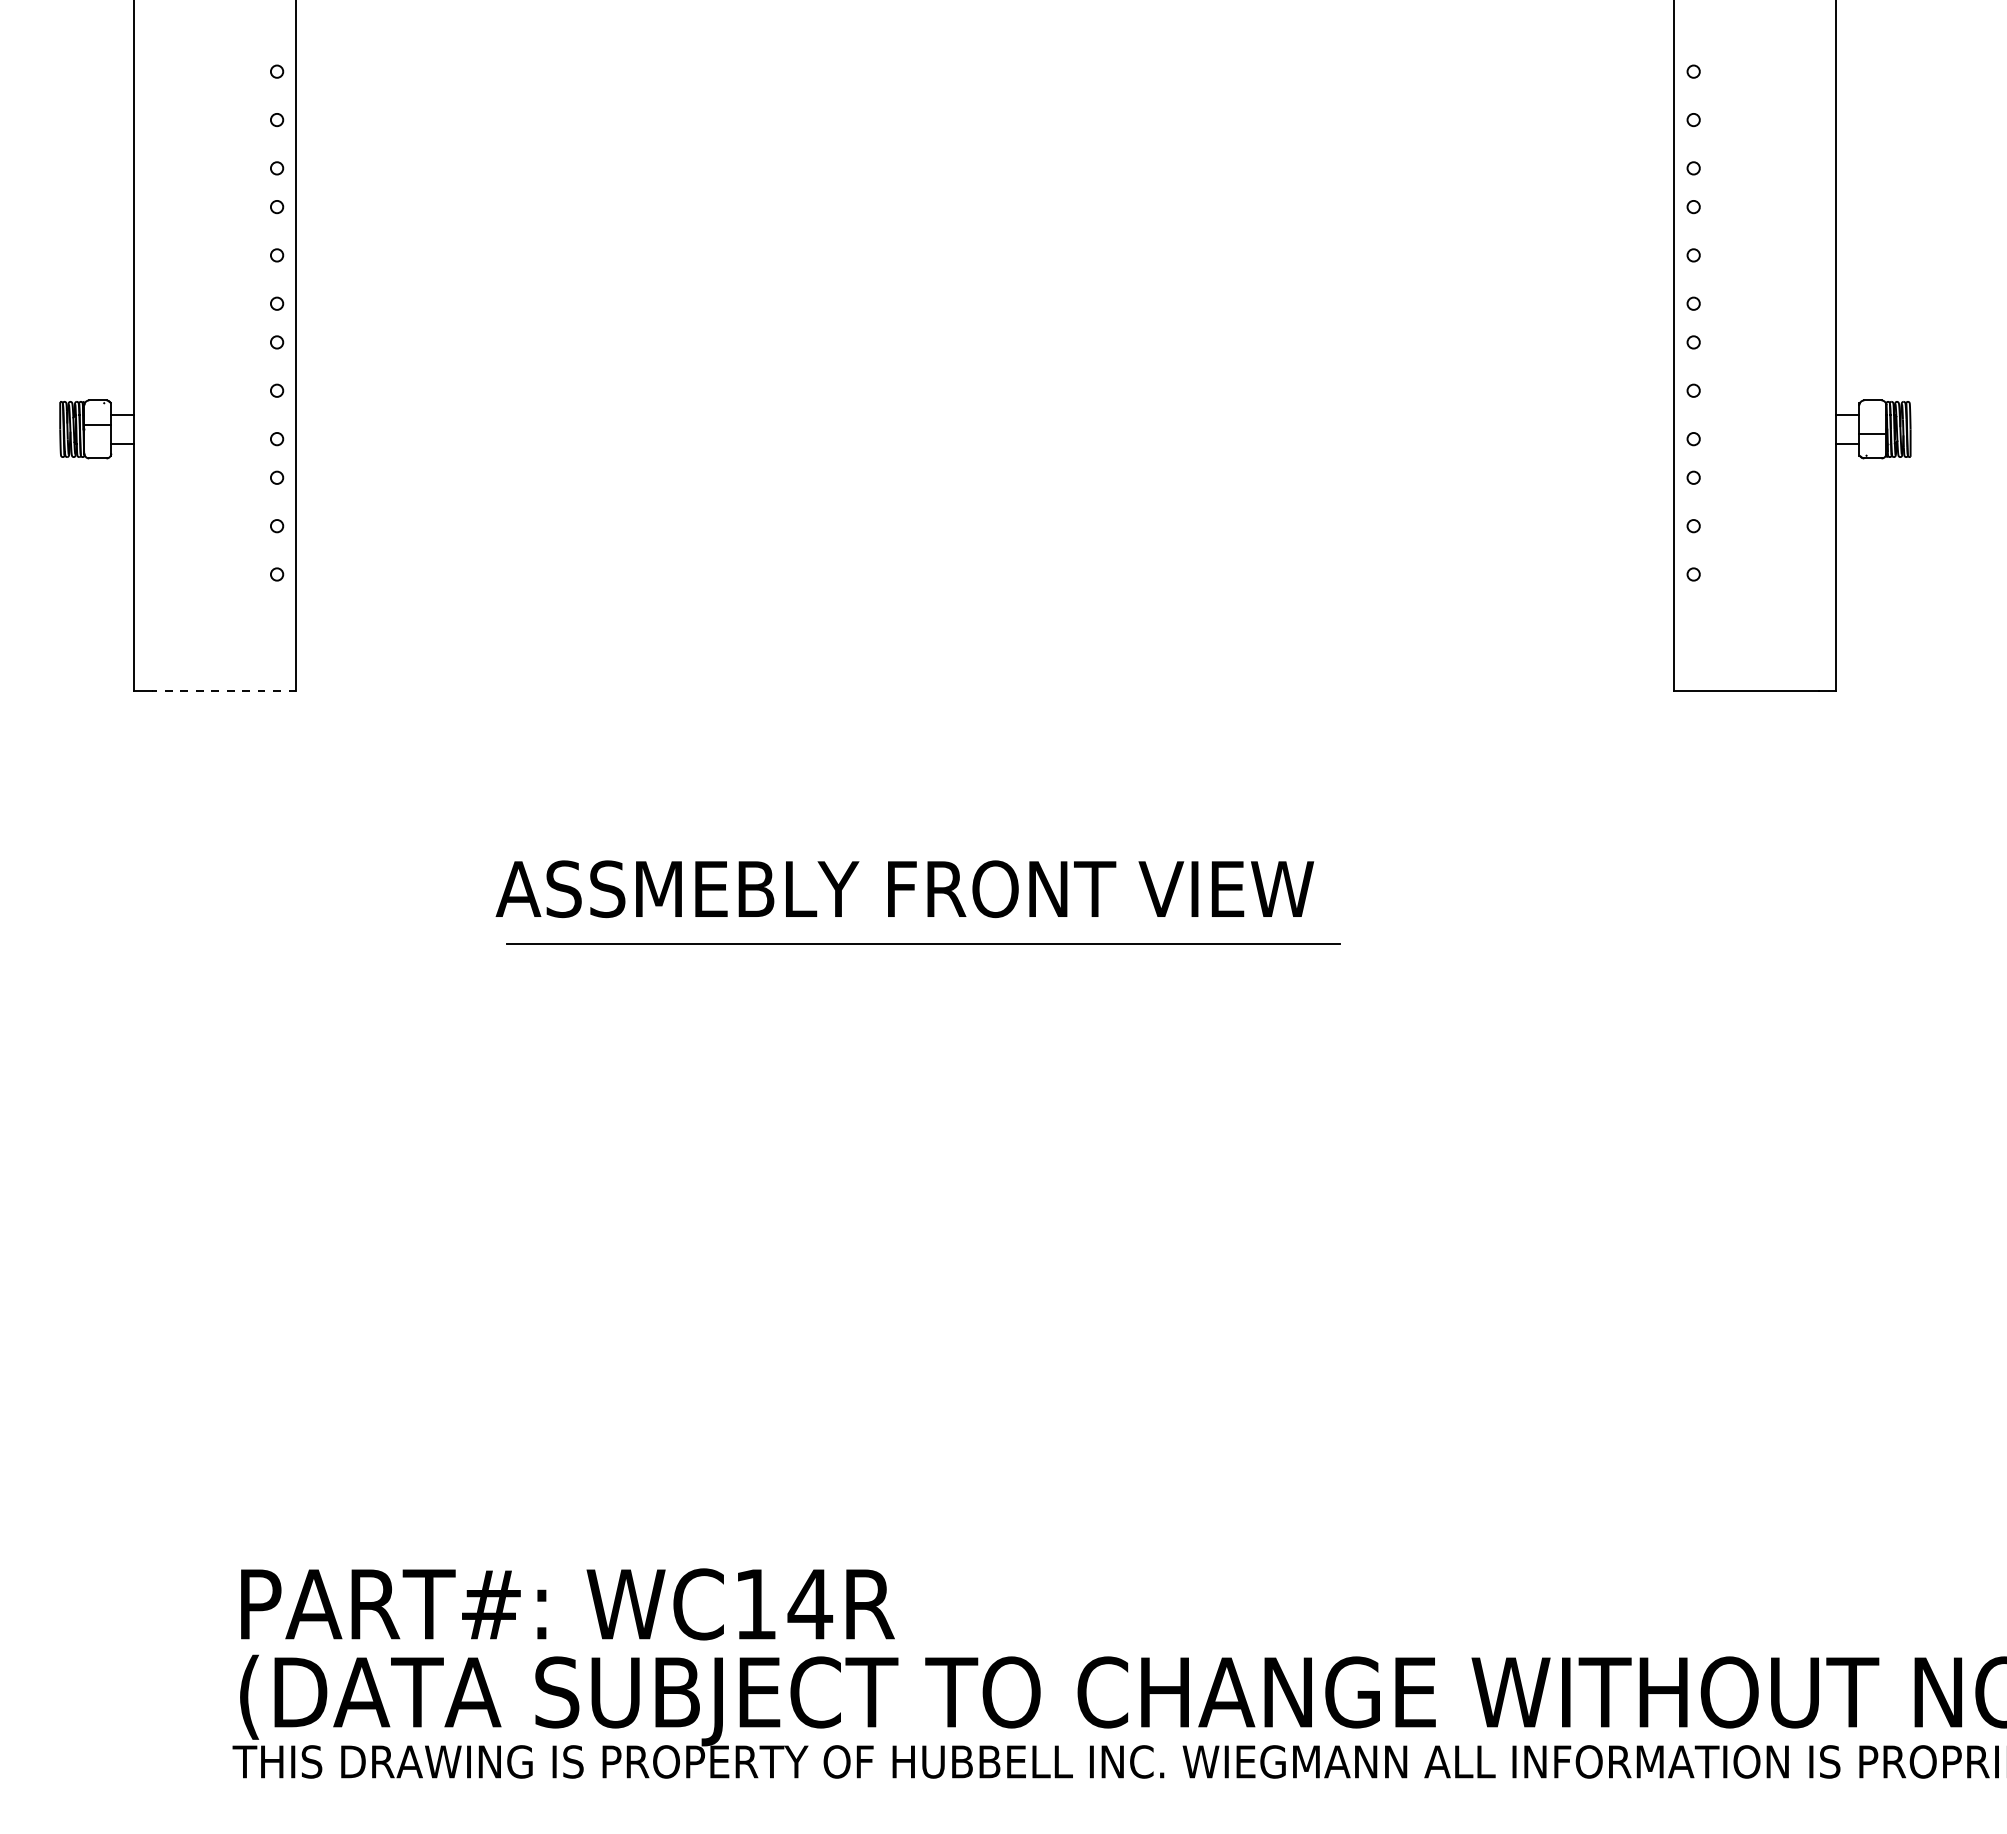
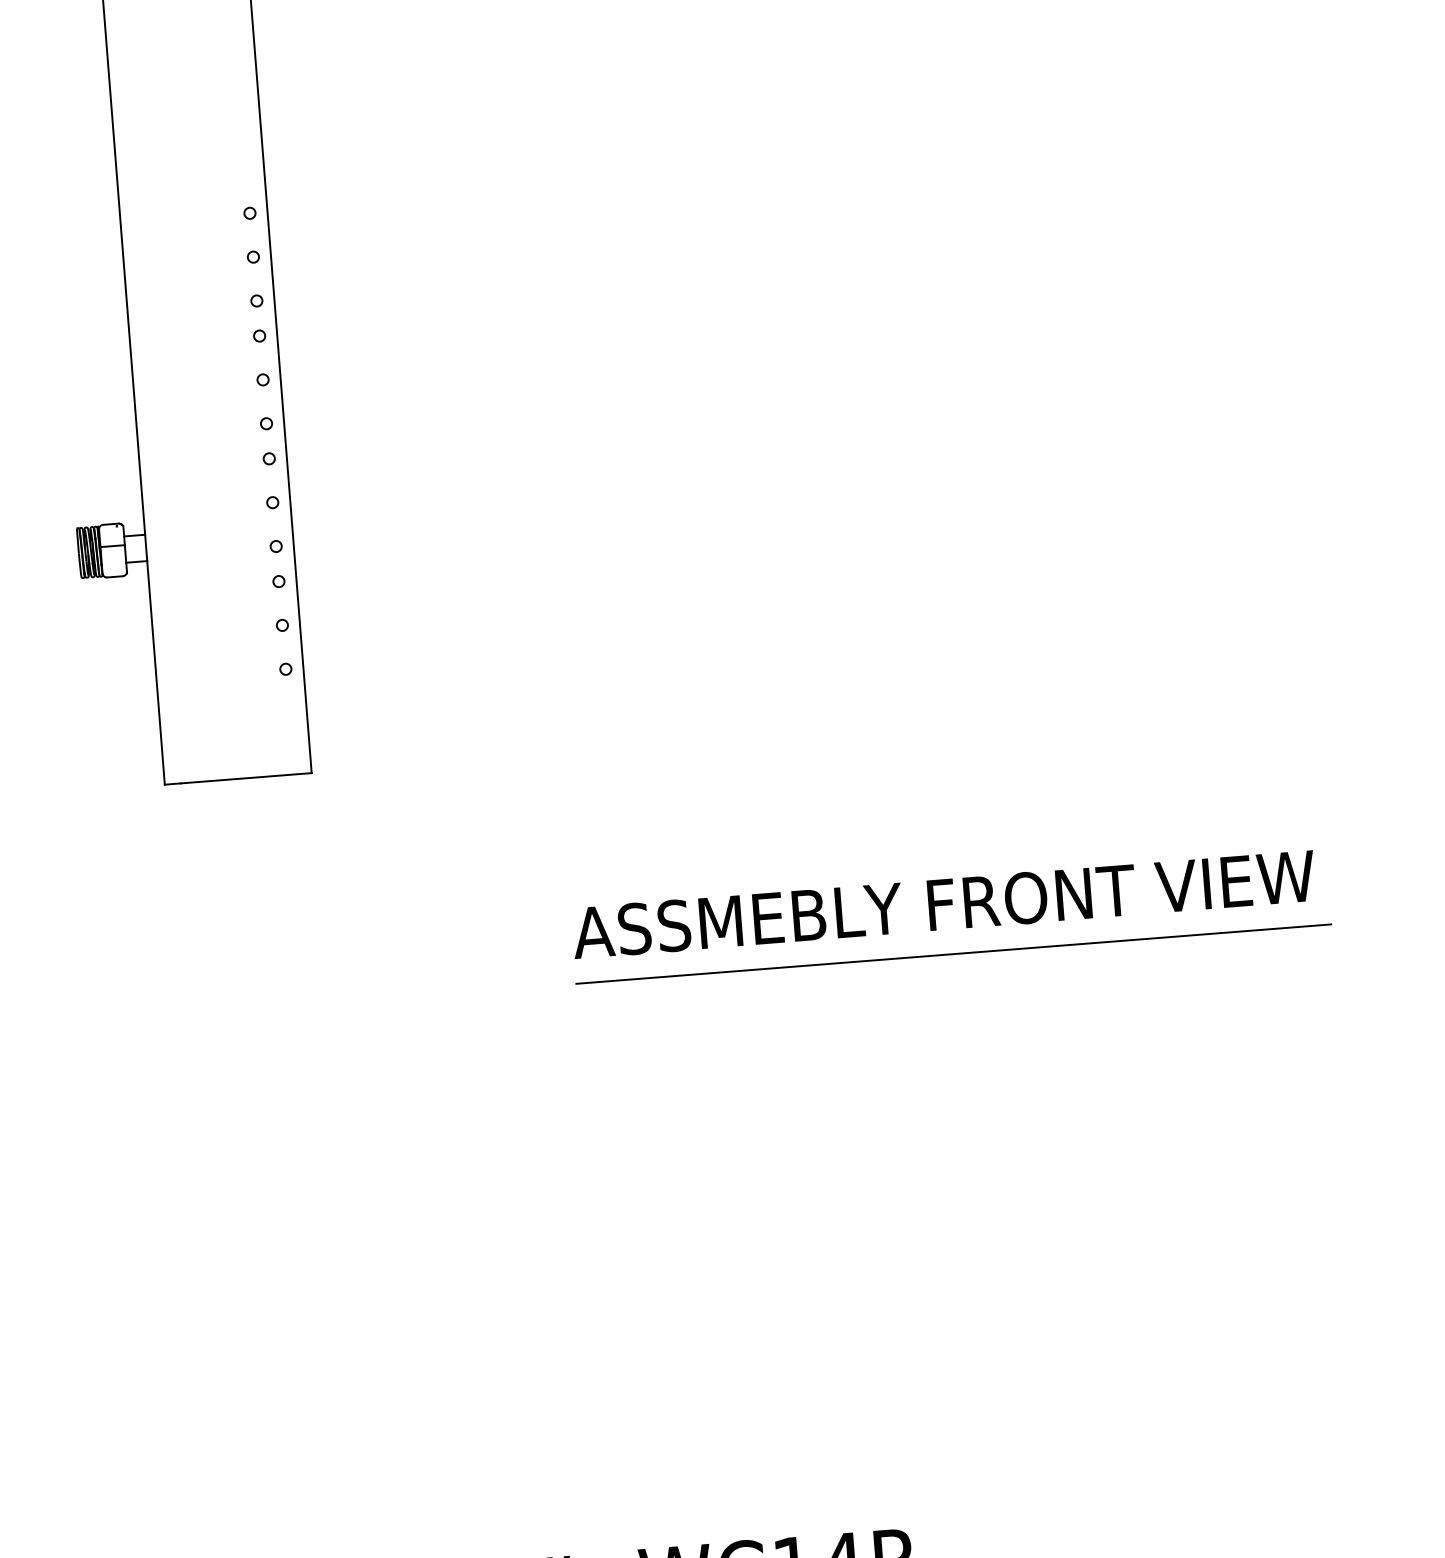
line: (223, 690) -> (245, 778), dashed -> solid
text: (904, 889) -> (943, 904), moved
line: (923, 943) -> (953, 953), moved

